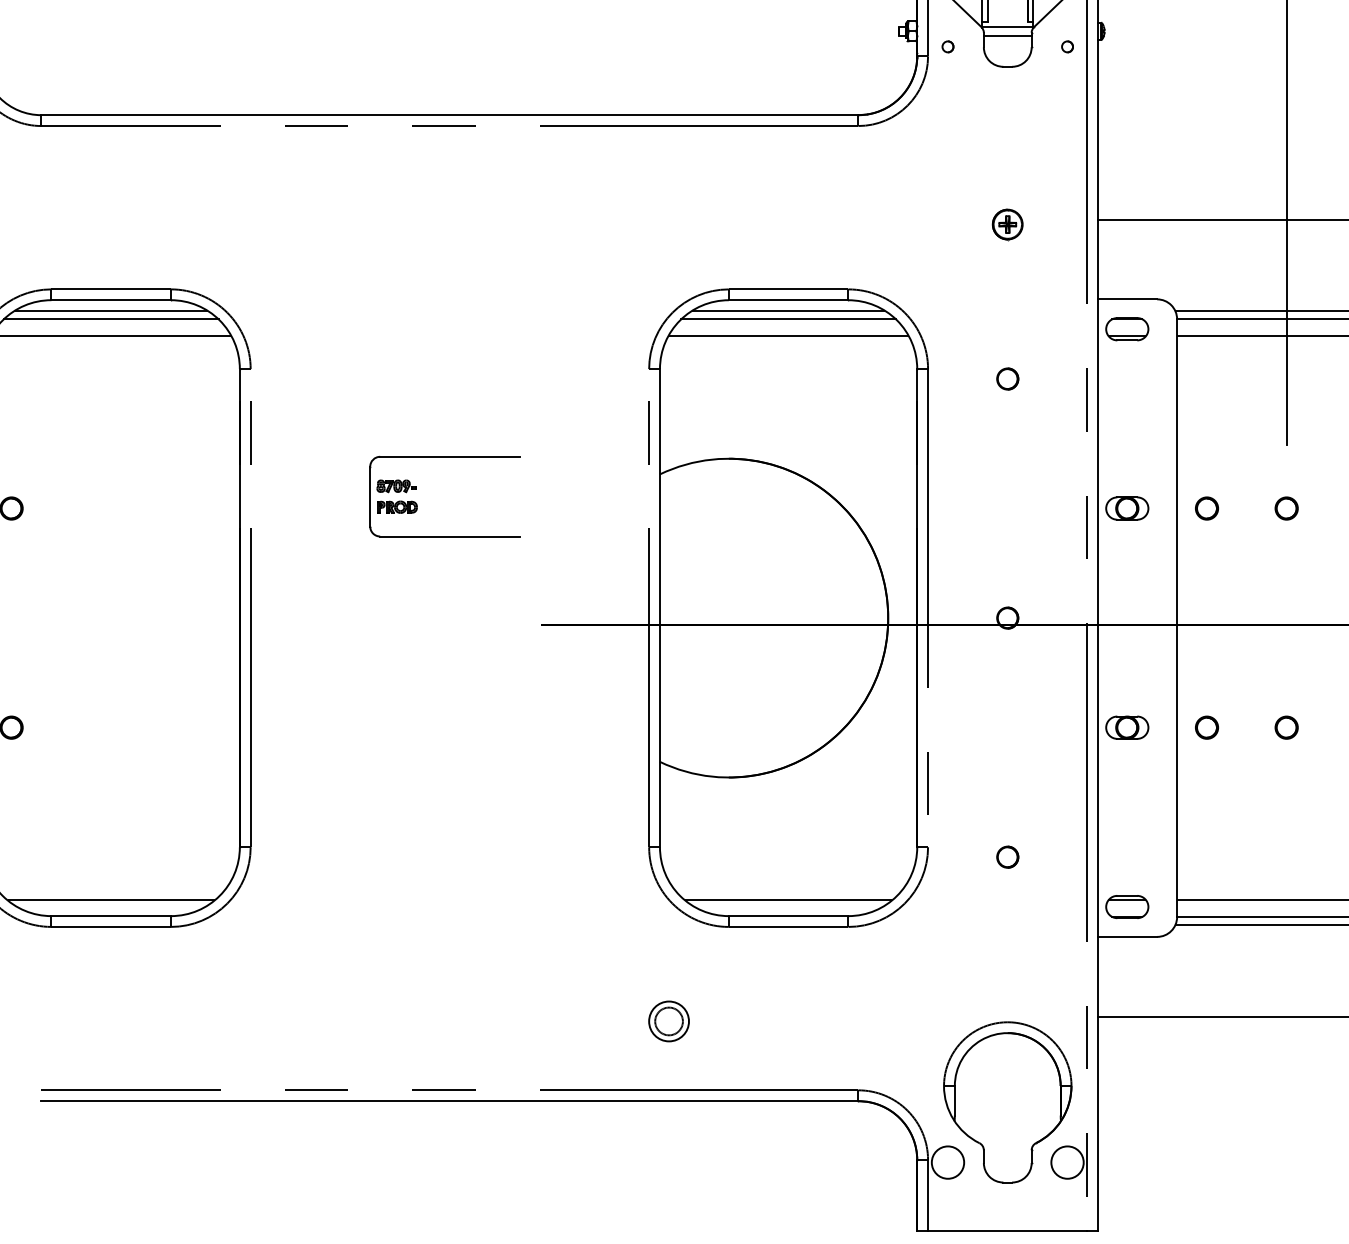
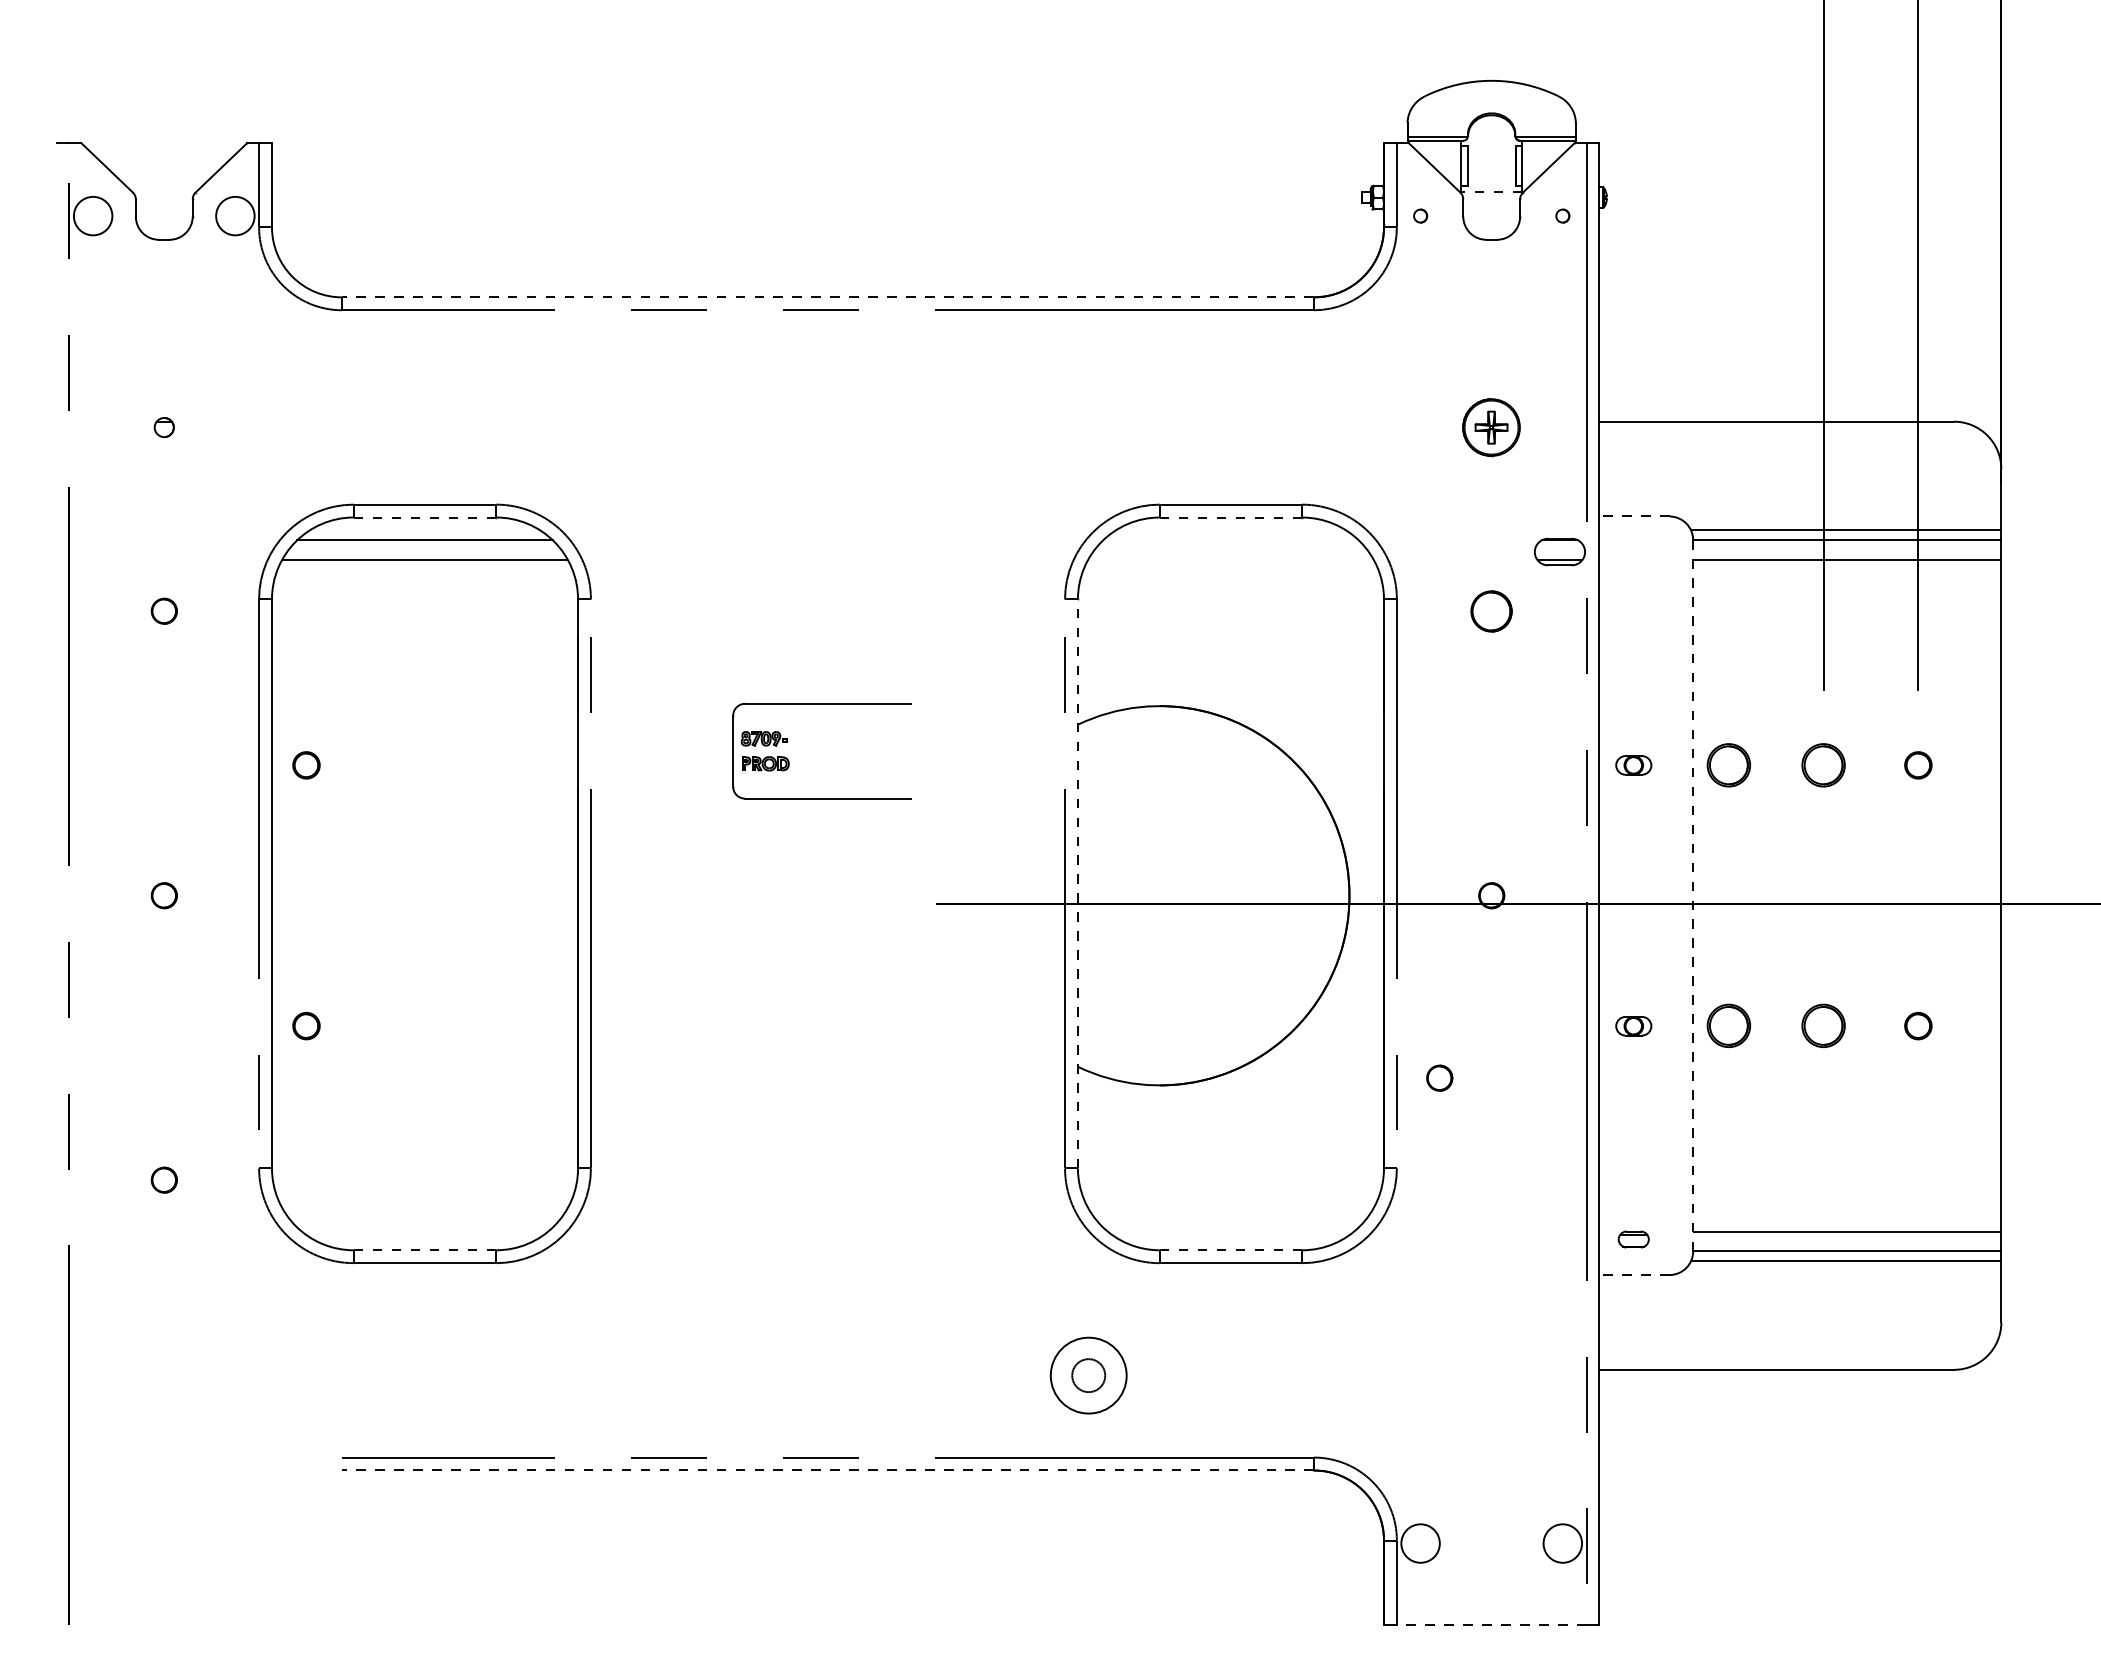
line: (1007, 27) -> (1491, 192), solid -> dashed
line: (1007, 35) -> (1491, 202), removed
line: (449, 115) -> (827, 297), solid -> dashed
part: (1007, 224) -> (1491, 427), size x1.6
line: (1126, 299) -> (1633, 516), solid -> dashed
line: (110, 300) -> (424, 517), solid -> dashed
line: (789, 300) -> (1231, 517), solid -> dashed
line: (111, 311) -> (425, 530), removed
line: (788, 311) -> (1230, 530), removed
line: (788, 319) -> (1230, 540), removed
part: (1126, 328) -> (1559, 551), moved
line: (788, 336) -> (1230, 560), removed
circle: (1007, 378) -> (1491, 610), size x1.6
part: (1126, 508) -> (1633, 765), size x0.7
part: (1206, 508) -> (1728, 765), size x1.6
circle: (1286, 508) -> (1823, 765), size x1.6
line: (659, 607) -> (1077, 883), solid -> dashed
line: (1177, 617) -> (1693, 895), solid -> dashed
part: (1126, 728) -> (1633, 1026), size x0.7
part: (1206, 728) -> (1728, 1026), size x1.6
part: (1286, 728) -> (1823, 1026), size x1.6
circle: (1007, 856) -> (1439, 1077), moved
line: (110, 900) -> (424, 1231), removed
line: (788, 900) -> (1230, 1231), removed
part: (1126, 907) -> (1633, 1239), size x0.6
line: (111, 916) -> (425, 1250), solid -> dashed
line: (788, 916) -> (1230, 1250), solid -> dashed
line: (1126, 937) -> (1633, 1275), solid -> dashed
circle: (668, 1021) -> (1088, 1375), size x1.6
line: (449, 1101) -> (827, 1470), solid -> dashed
part: (1007, 1102) -> (1491, 1471), removed
line: (1007, 1230) -> (1491, 1624), solid -> dashed

